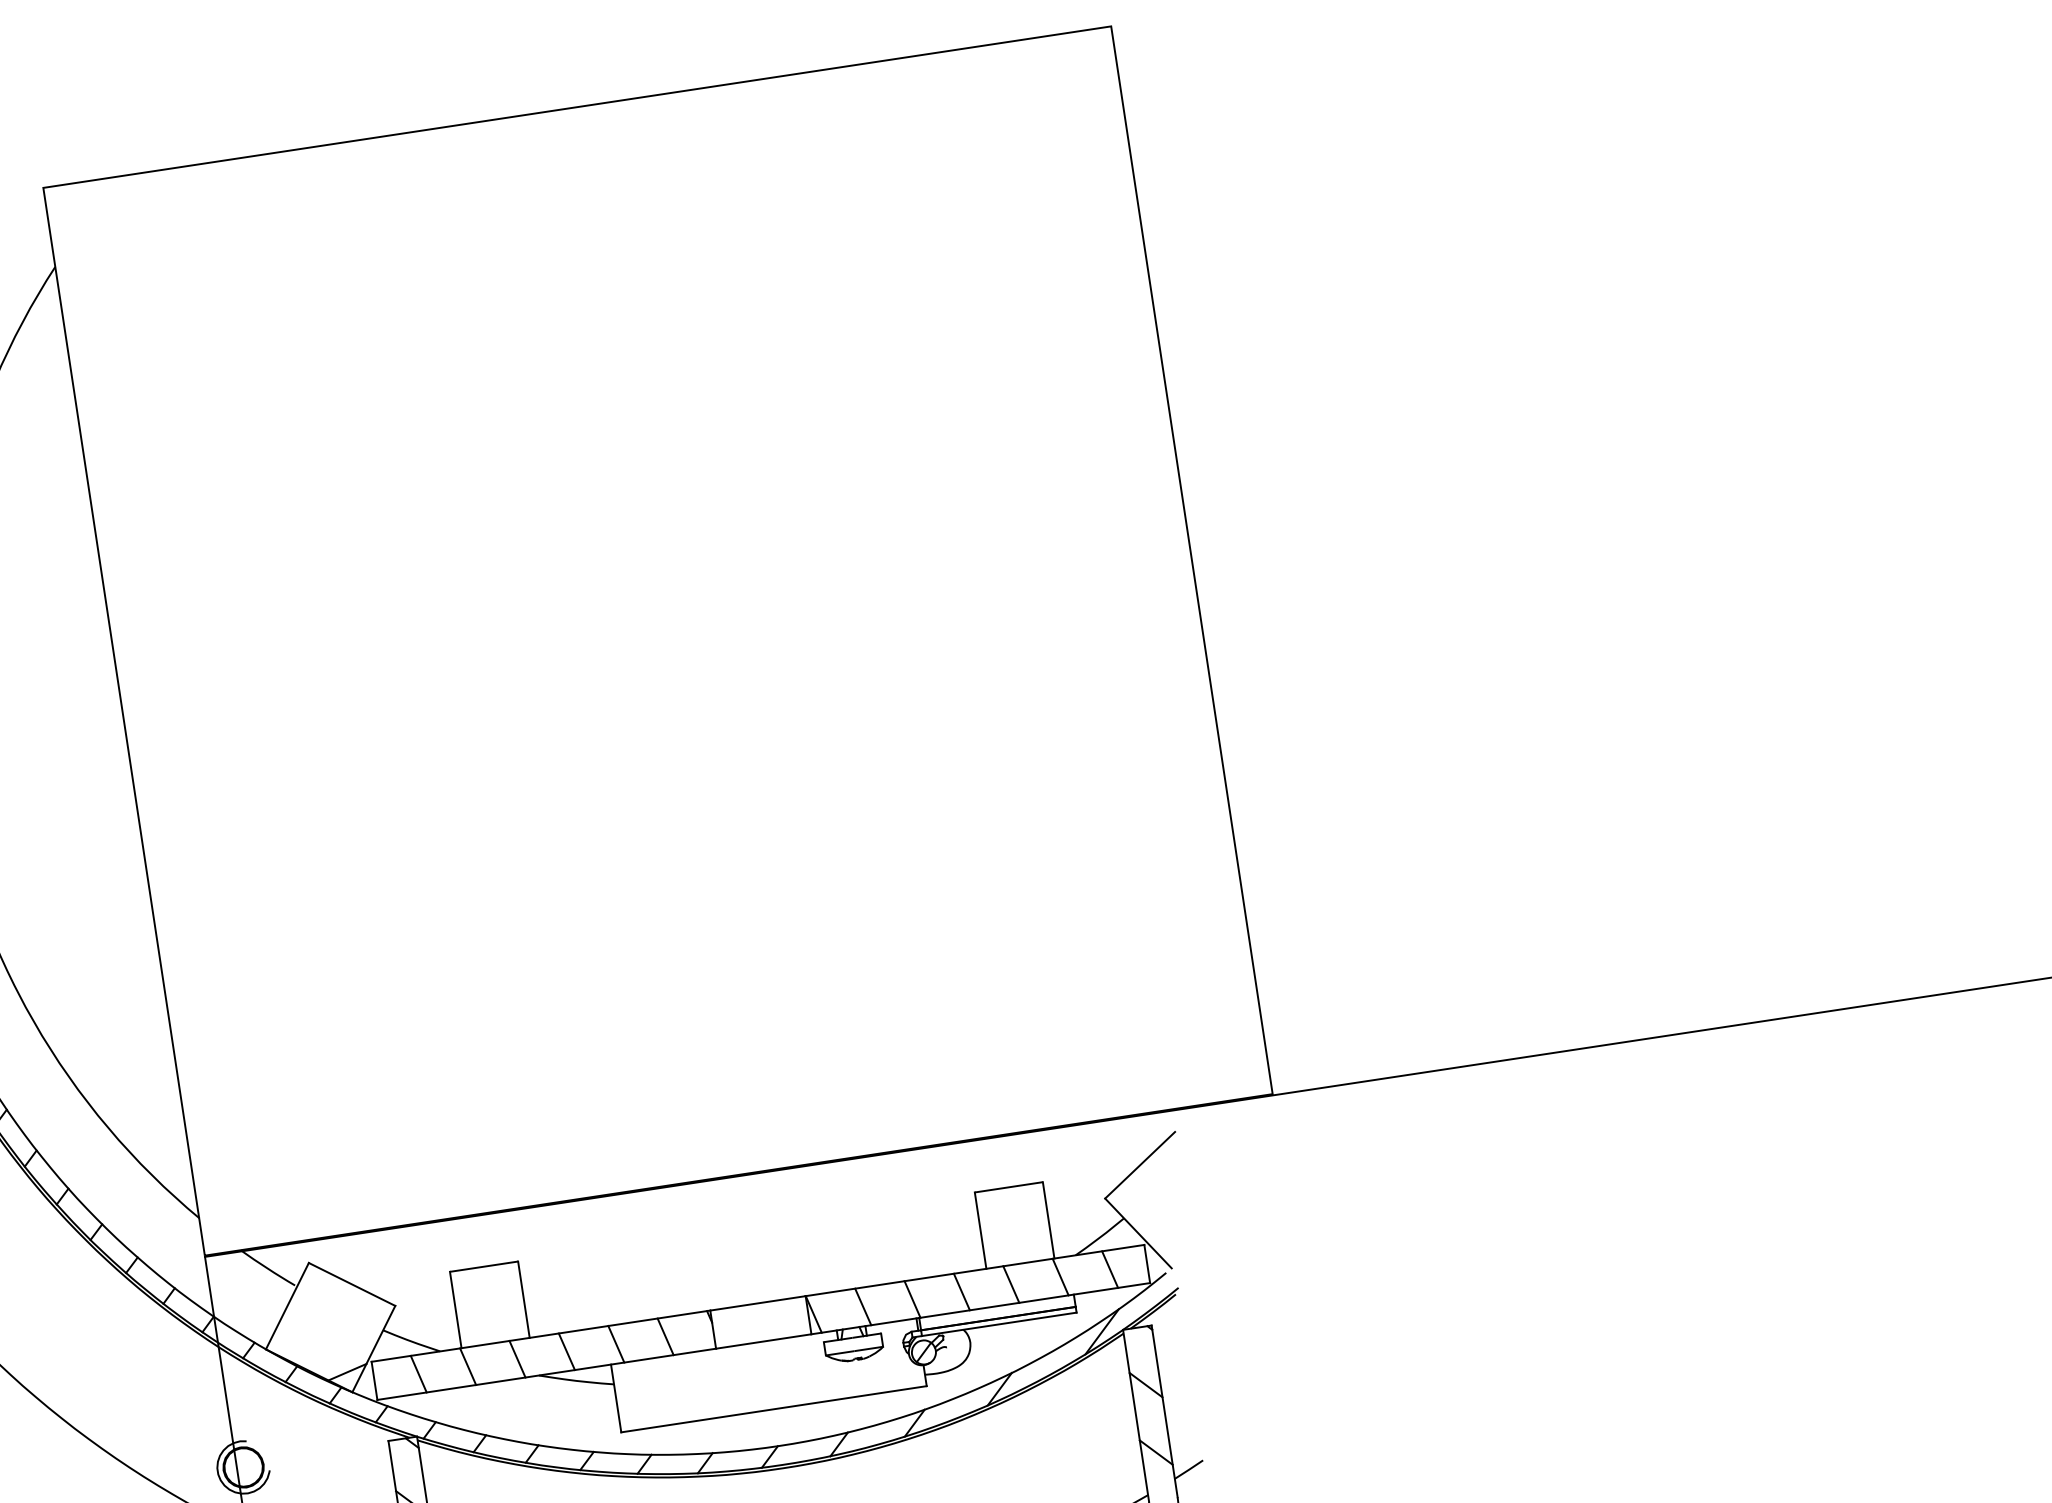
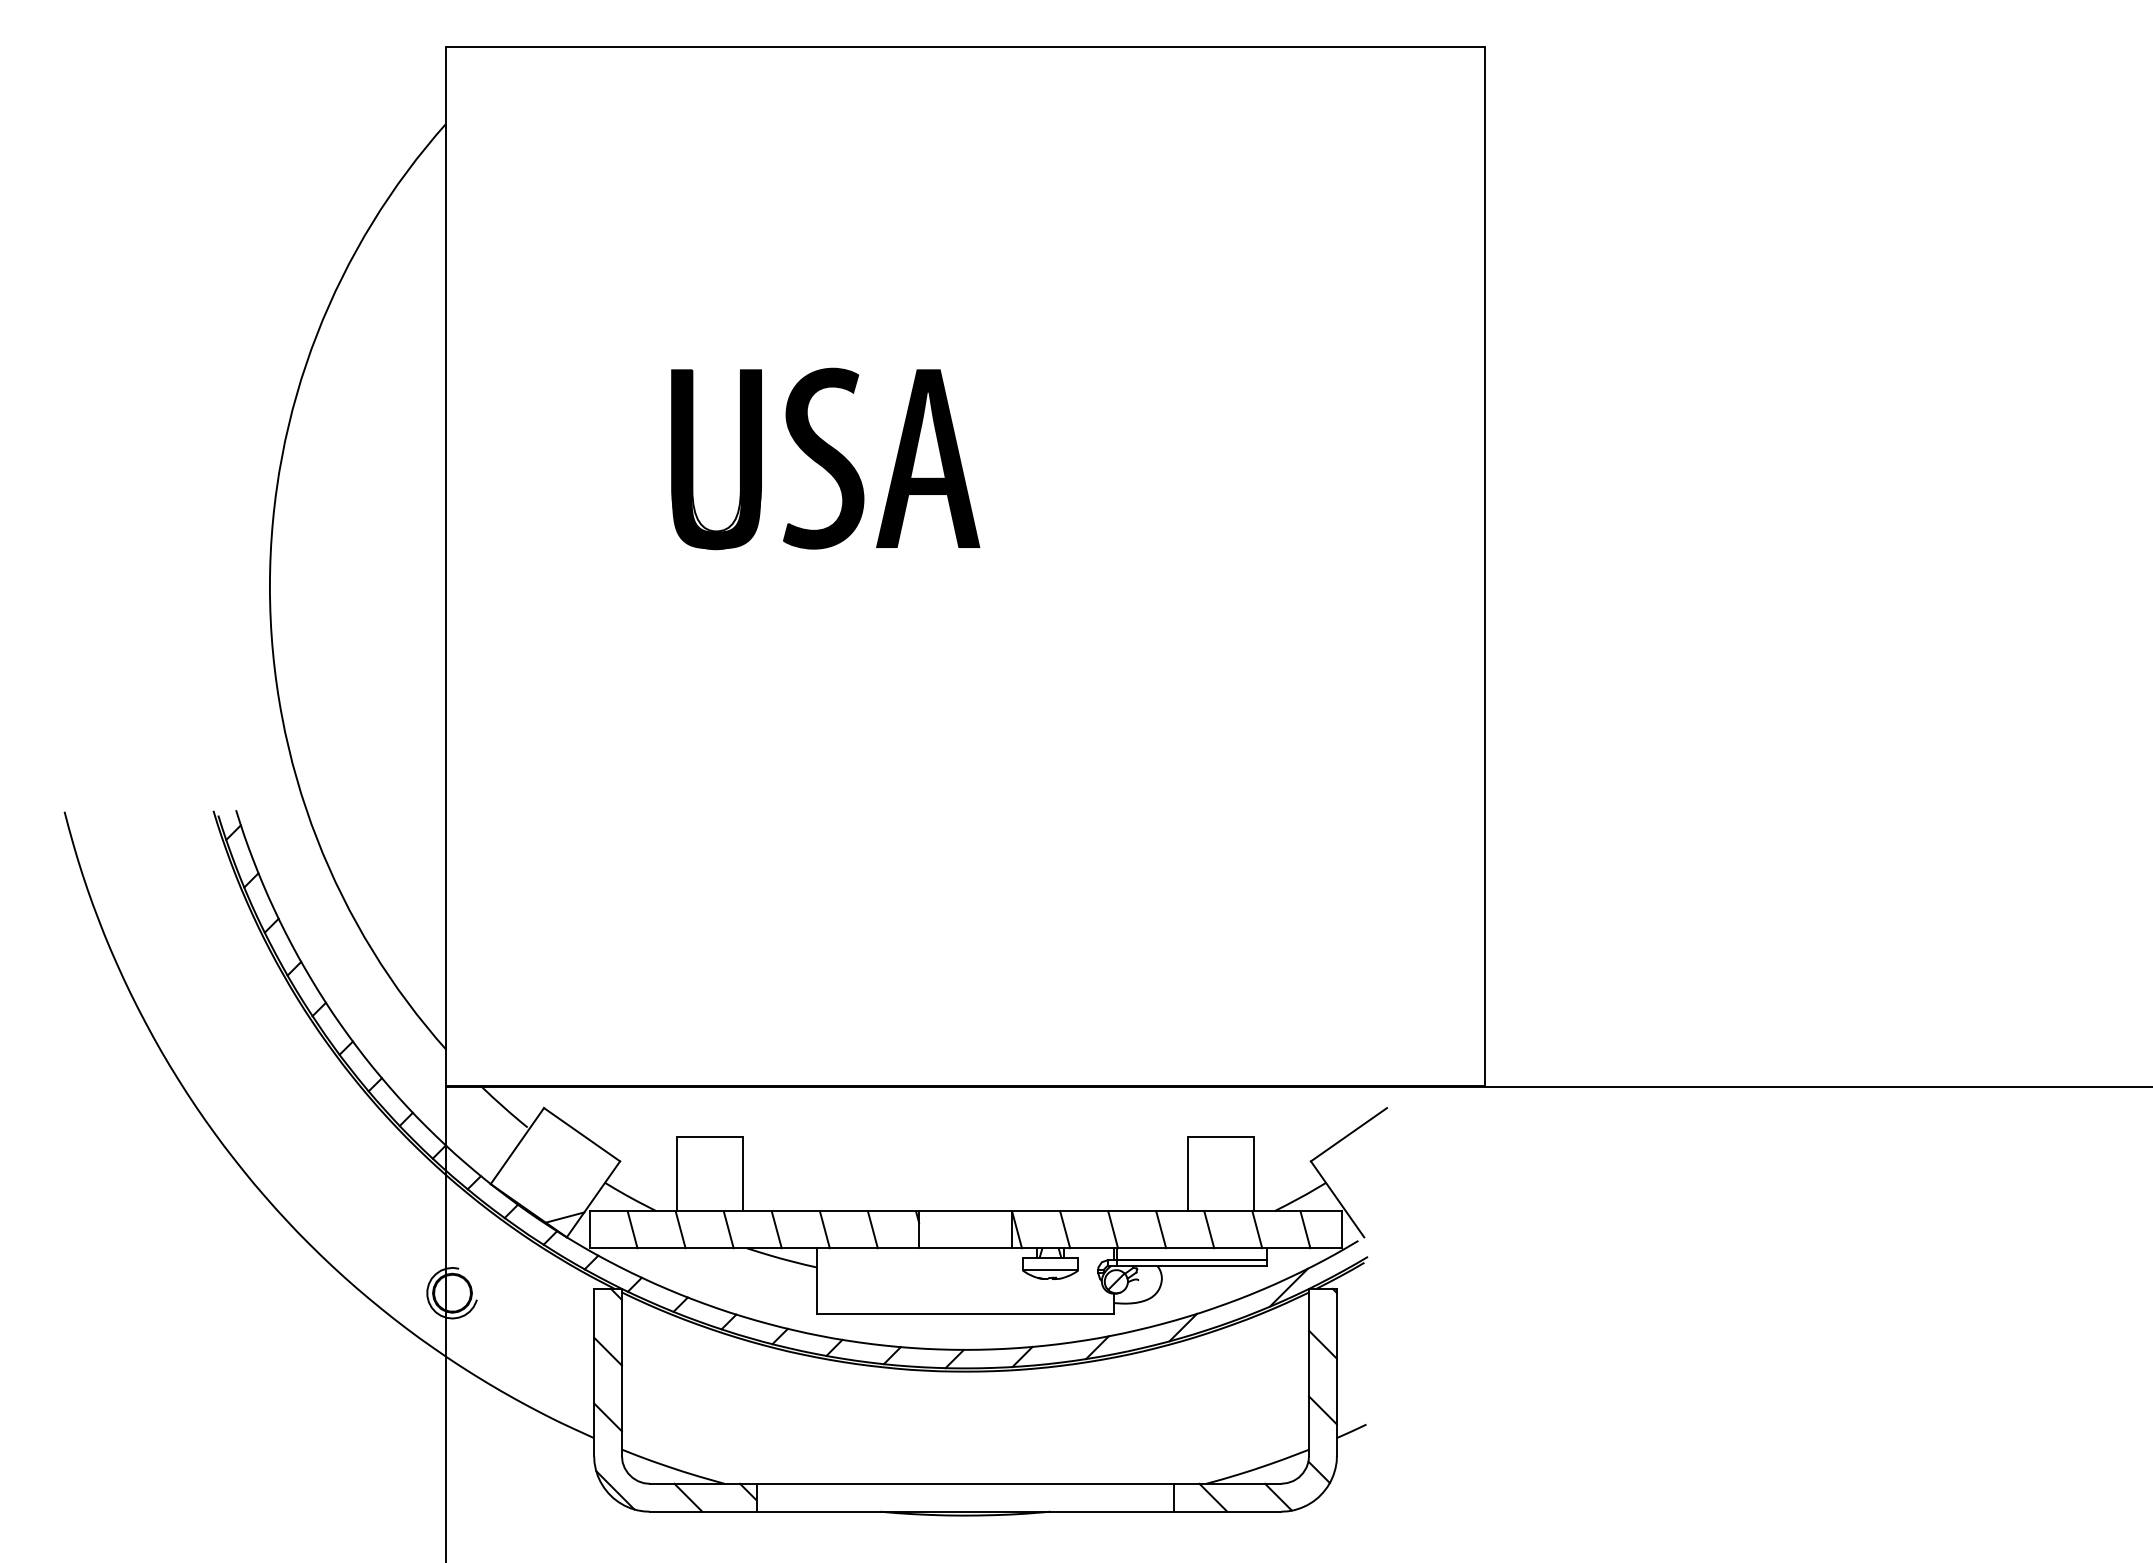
part: (497, 551) -> (825, 458), added

